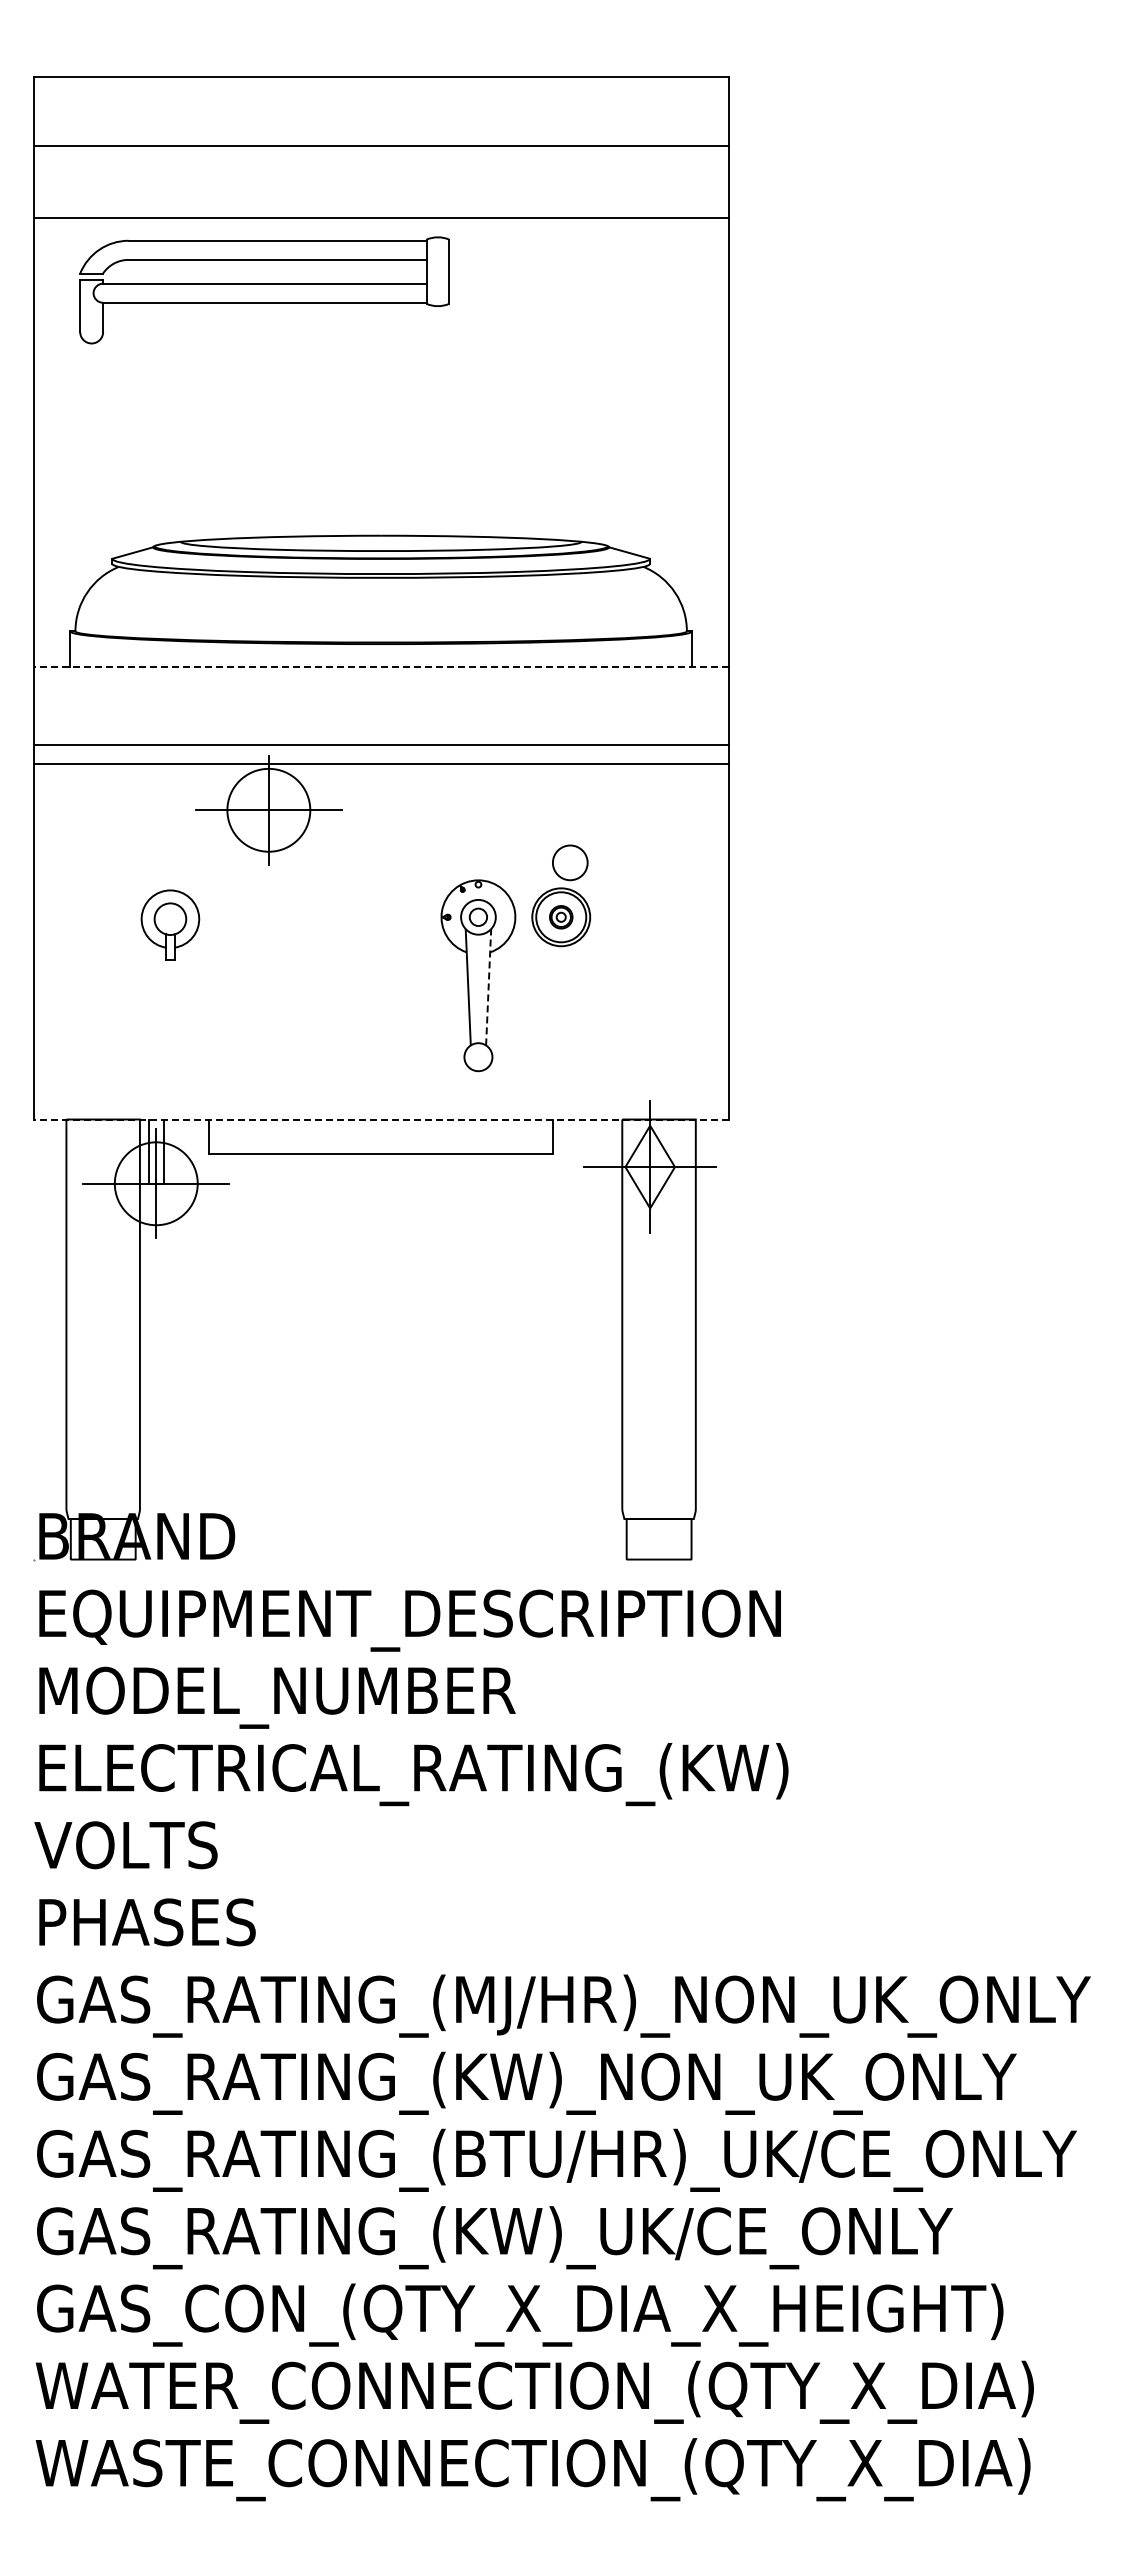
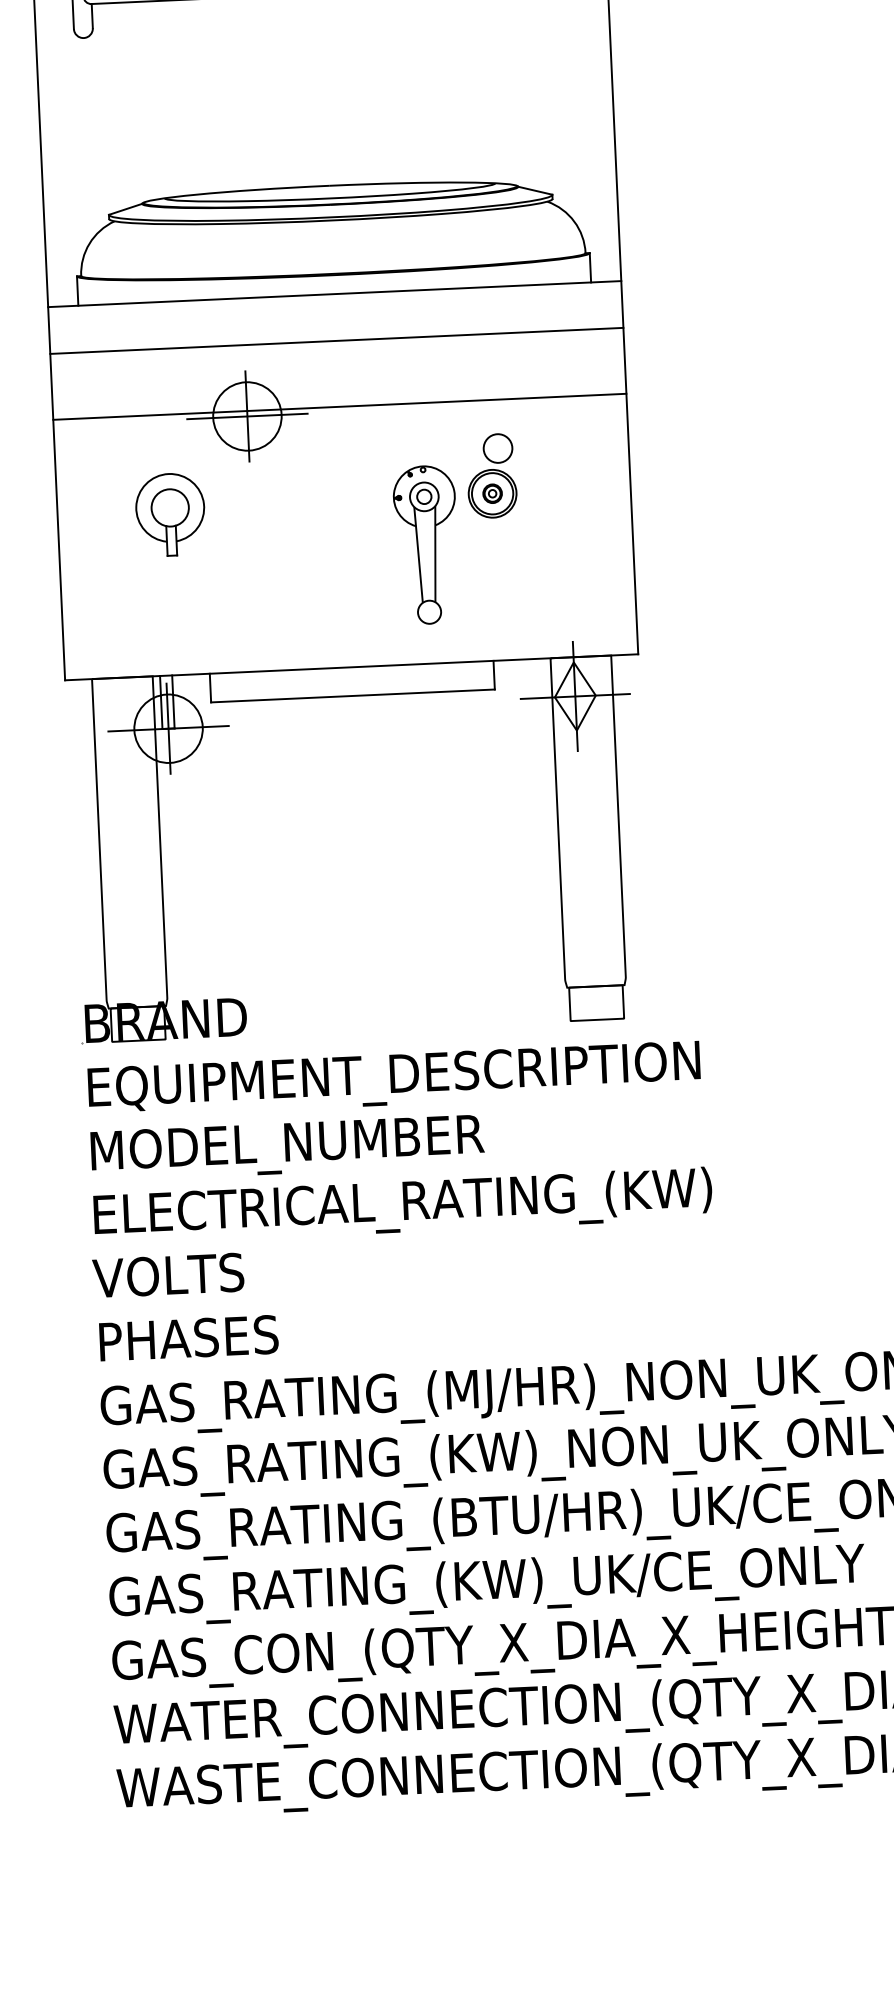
line: (380, 667) -> (334, 294), dashed -> solid
line: (380, 744) -> (339, 406), moved
line: (380, 763) -> (336, 340), moved
part: (170, 924) -> (170, 514), size x1.43
line: (488, 986) -> (435, 553), dashed -> solid
line: (380, 1119) -> (351, 667), dashed -> solid

